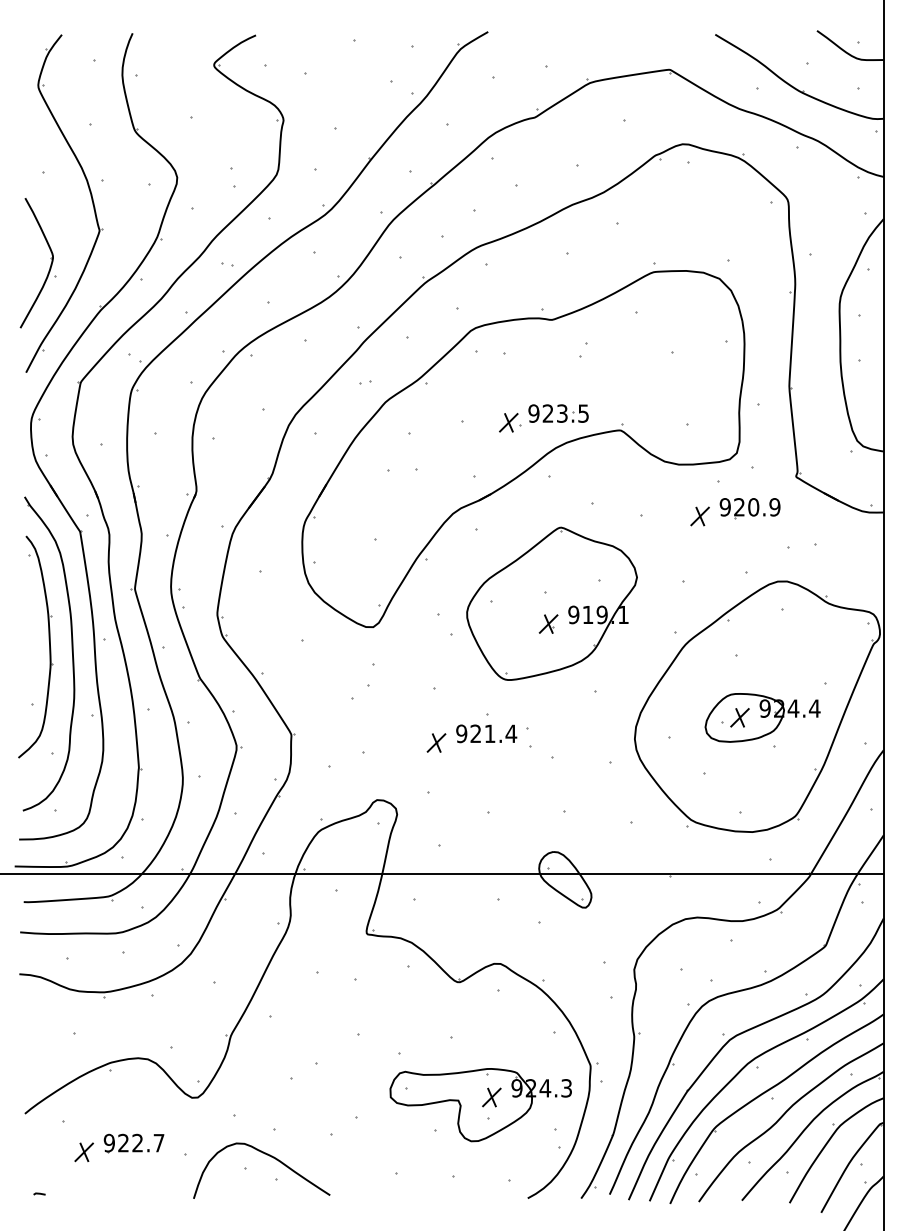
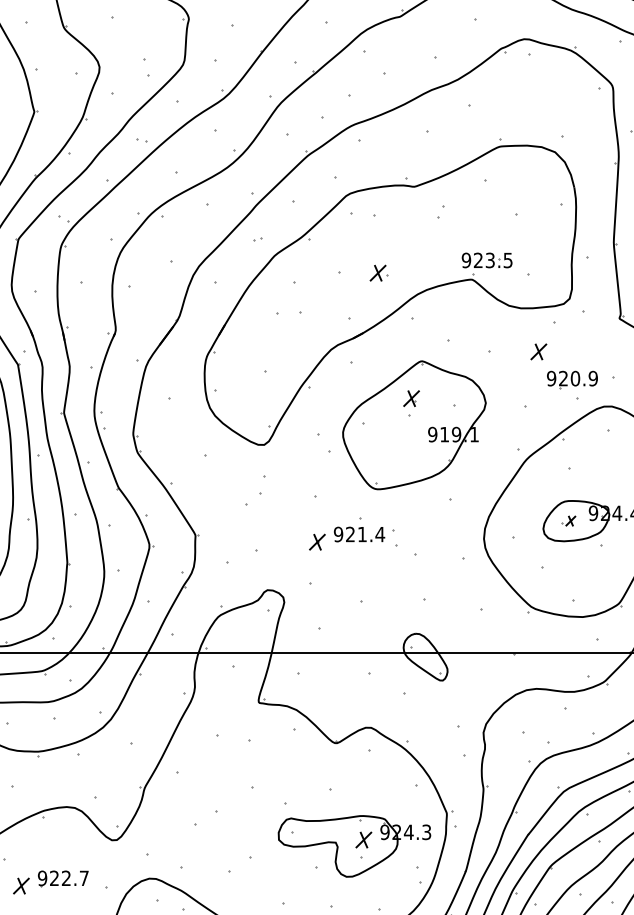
part: (558, 413) -> (487, 260), moved
part: (749, 508) -> (571, 379), moved
part: (548, 623) -> (411, 398), moved
part: (735, 717) -> (568, 520), size x0.6

